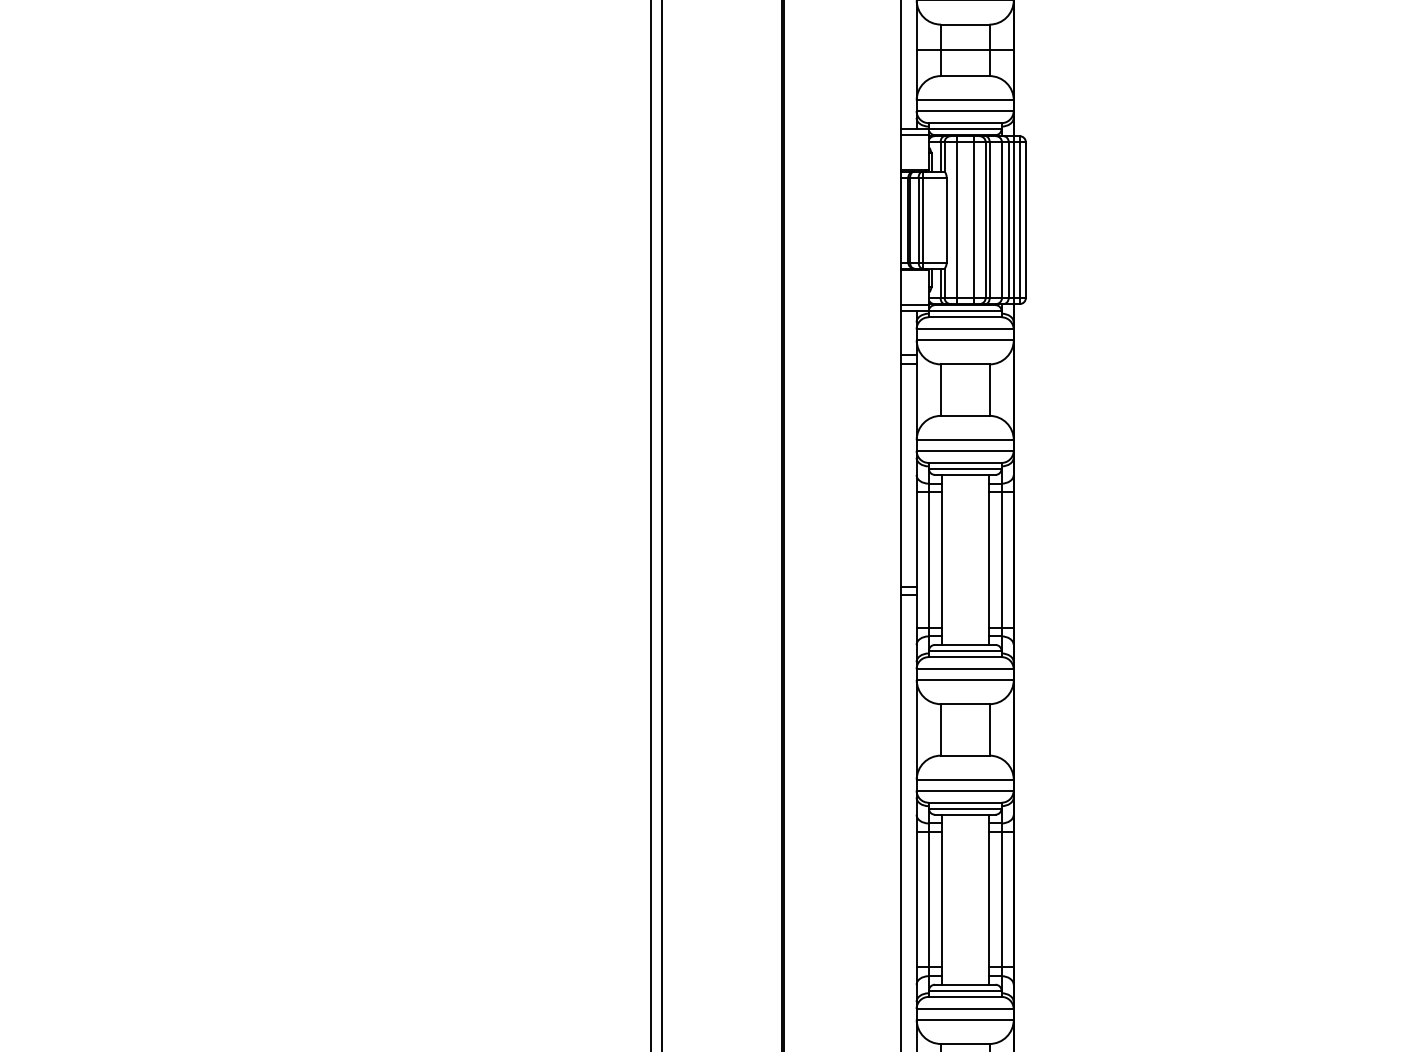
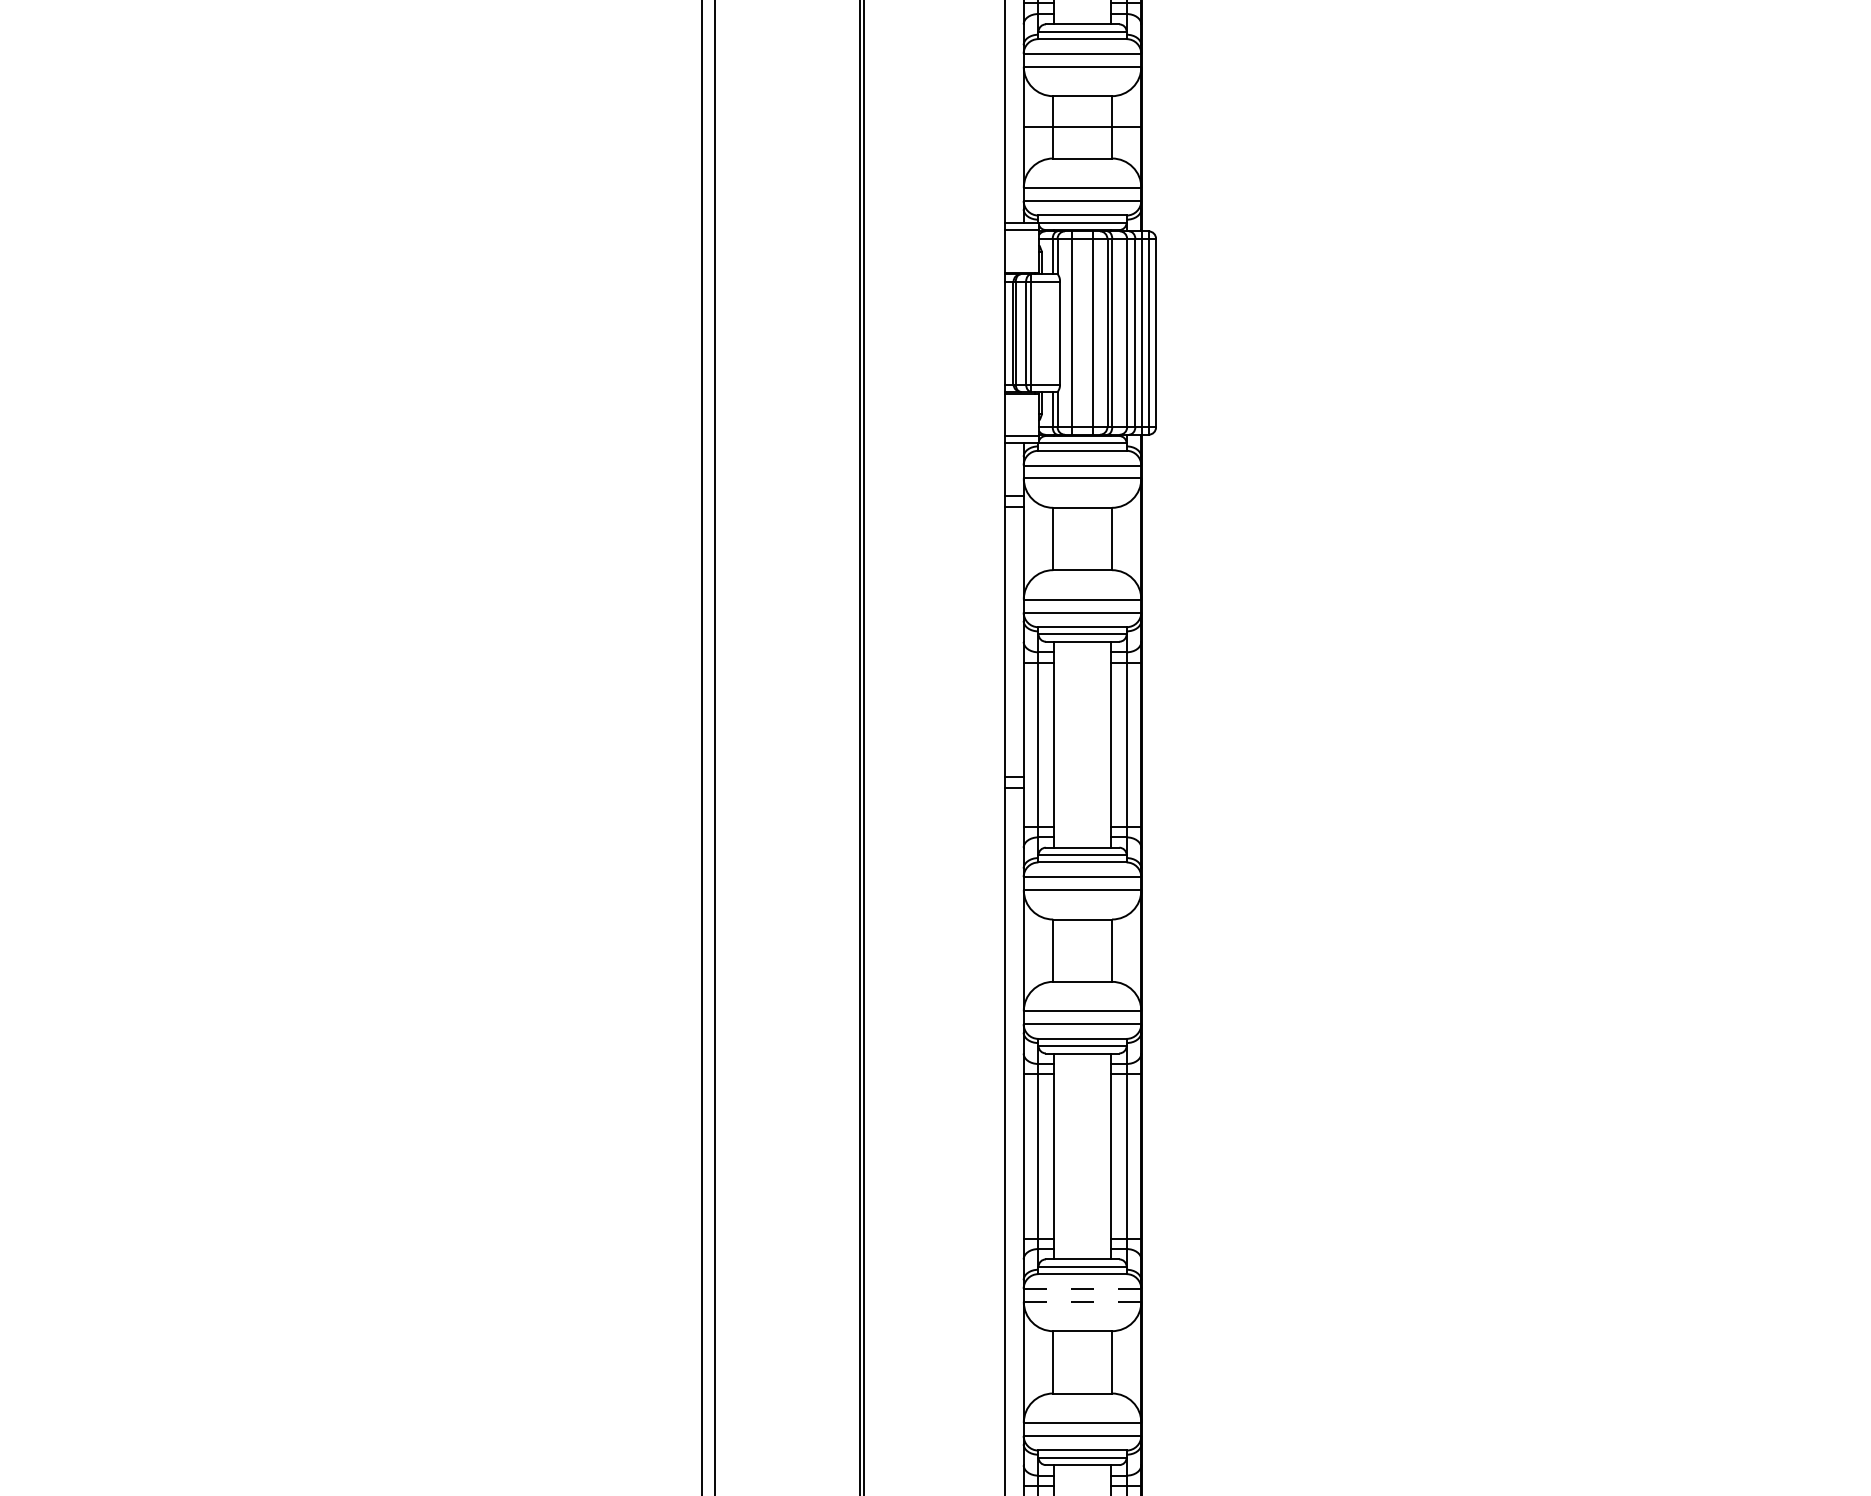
line: (965, 1008) -> (1082, 1288), solid -> dashed
line: (965, 1019) -> (1082, 1301), solid -> dashed

